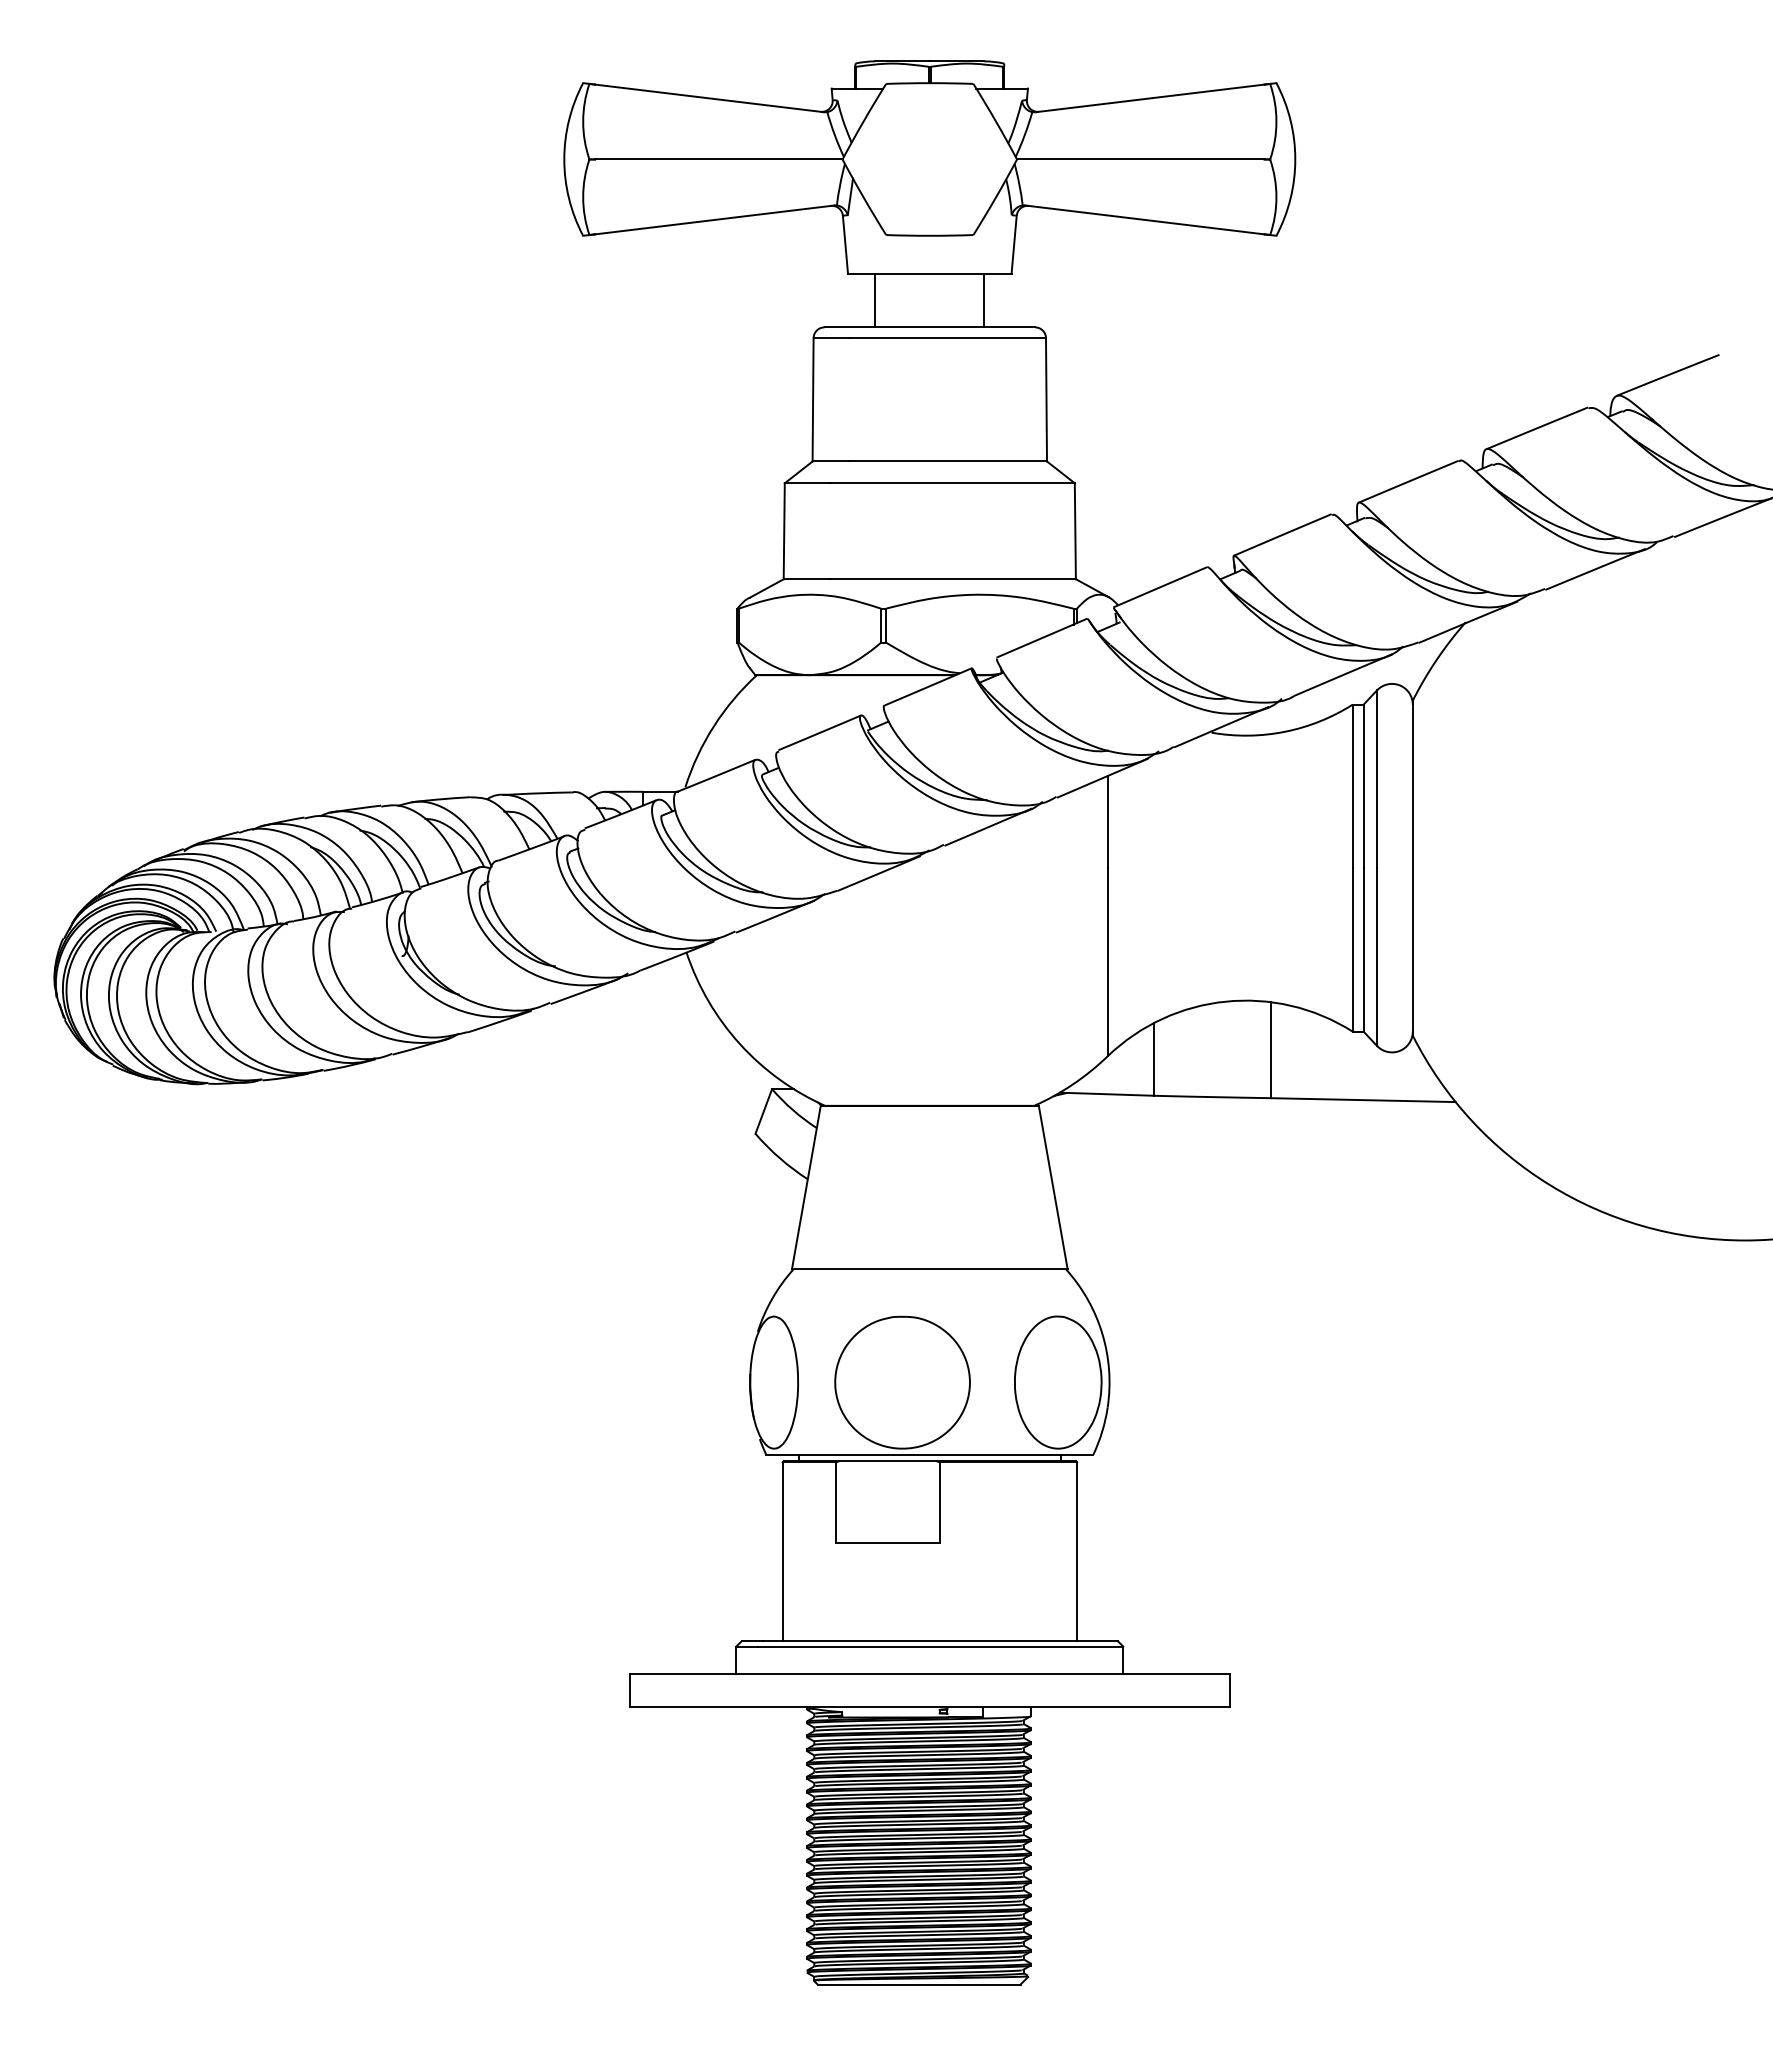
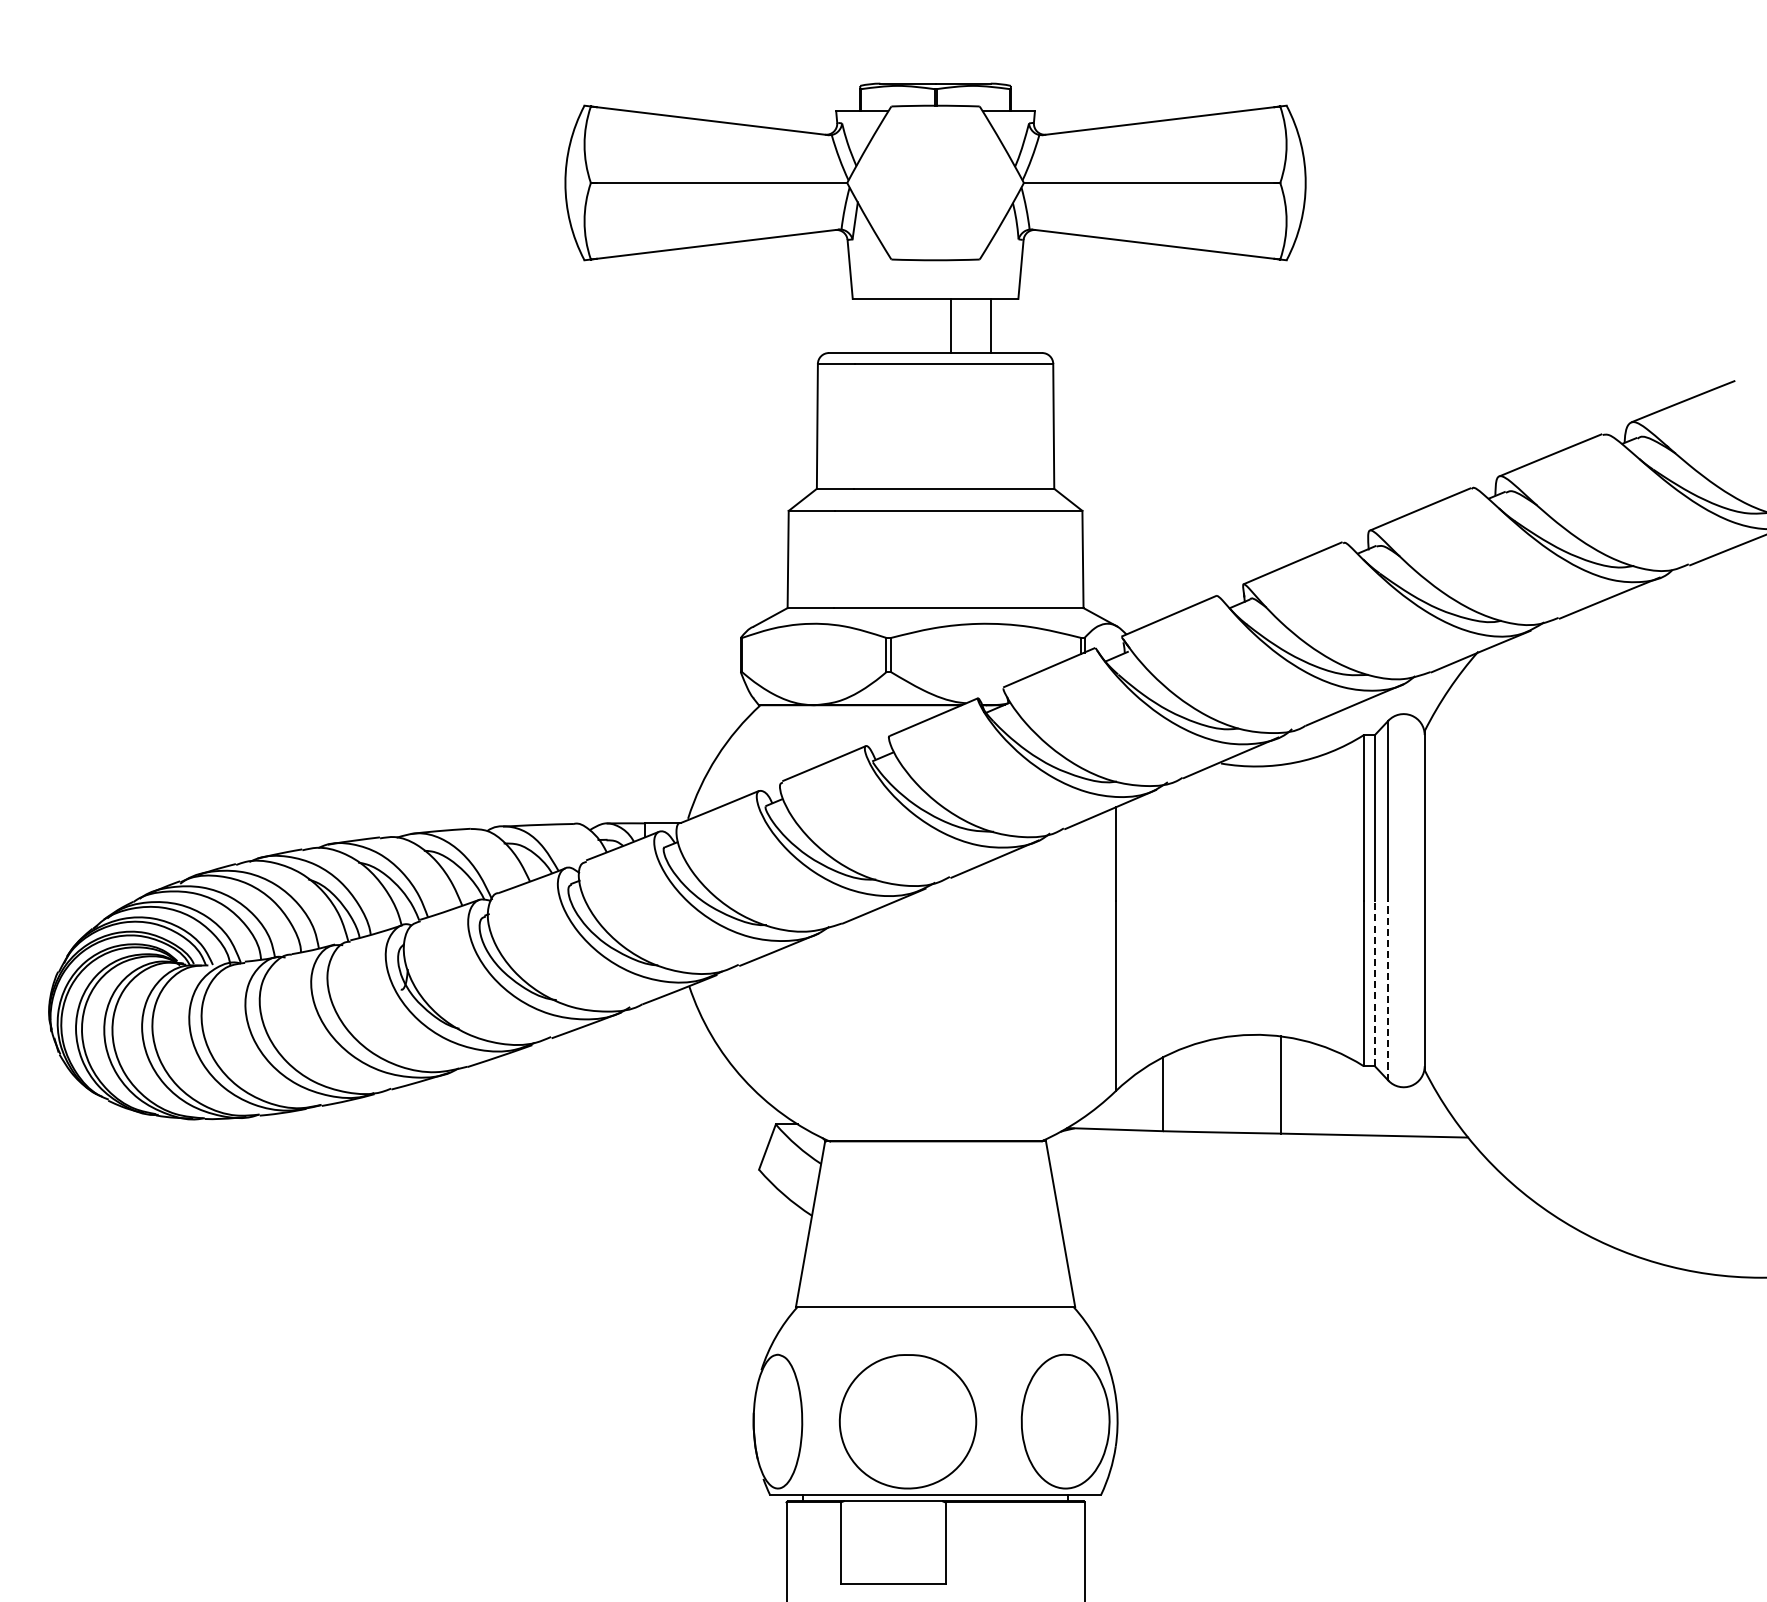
line: (875, 300) -> (951, 325), moved
line: (1363, 949) -> (1374, 983), solid -> dashed
line: (1376, 957) -> (1387, 991), solid -> dashed

